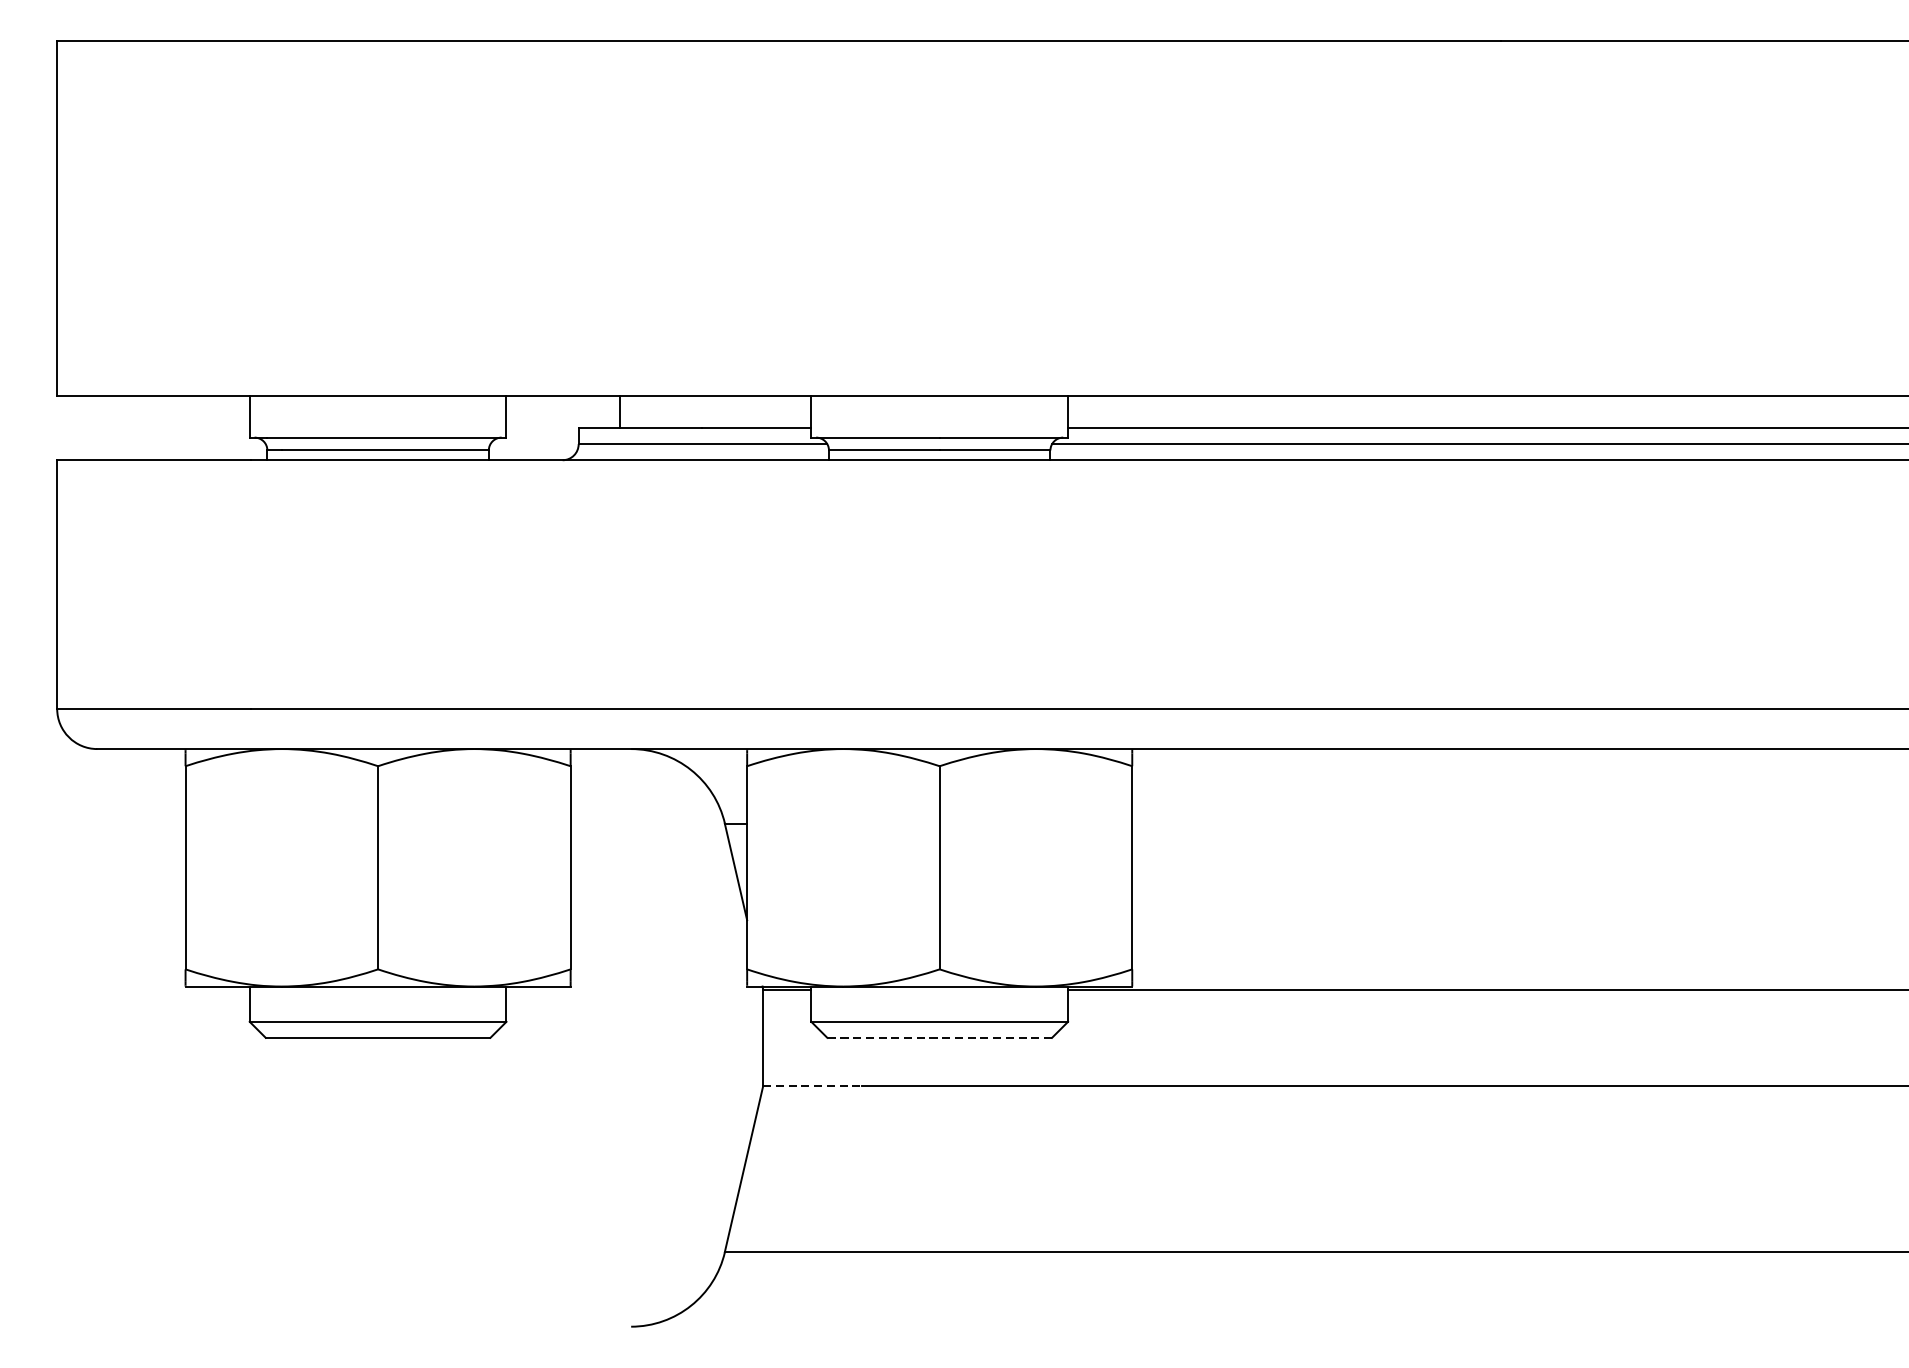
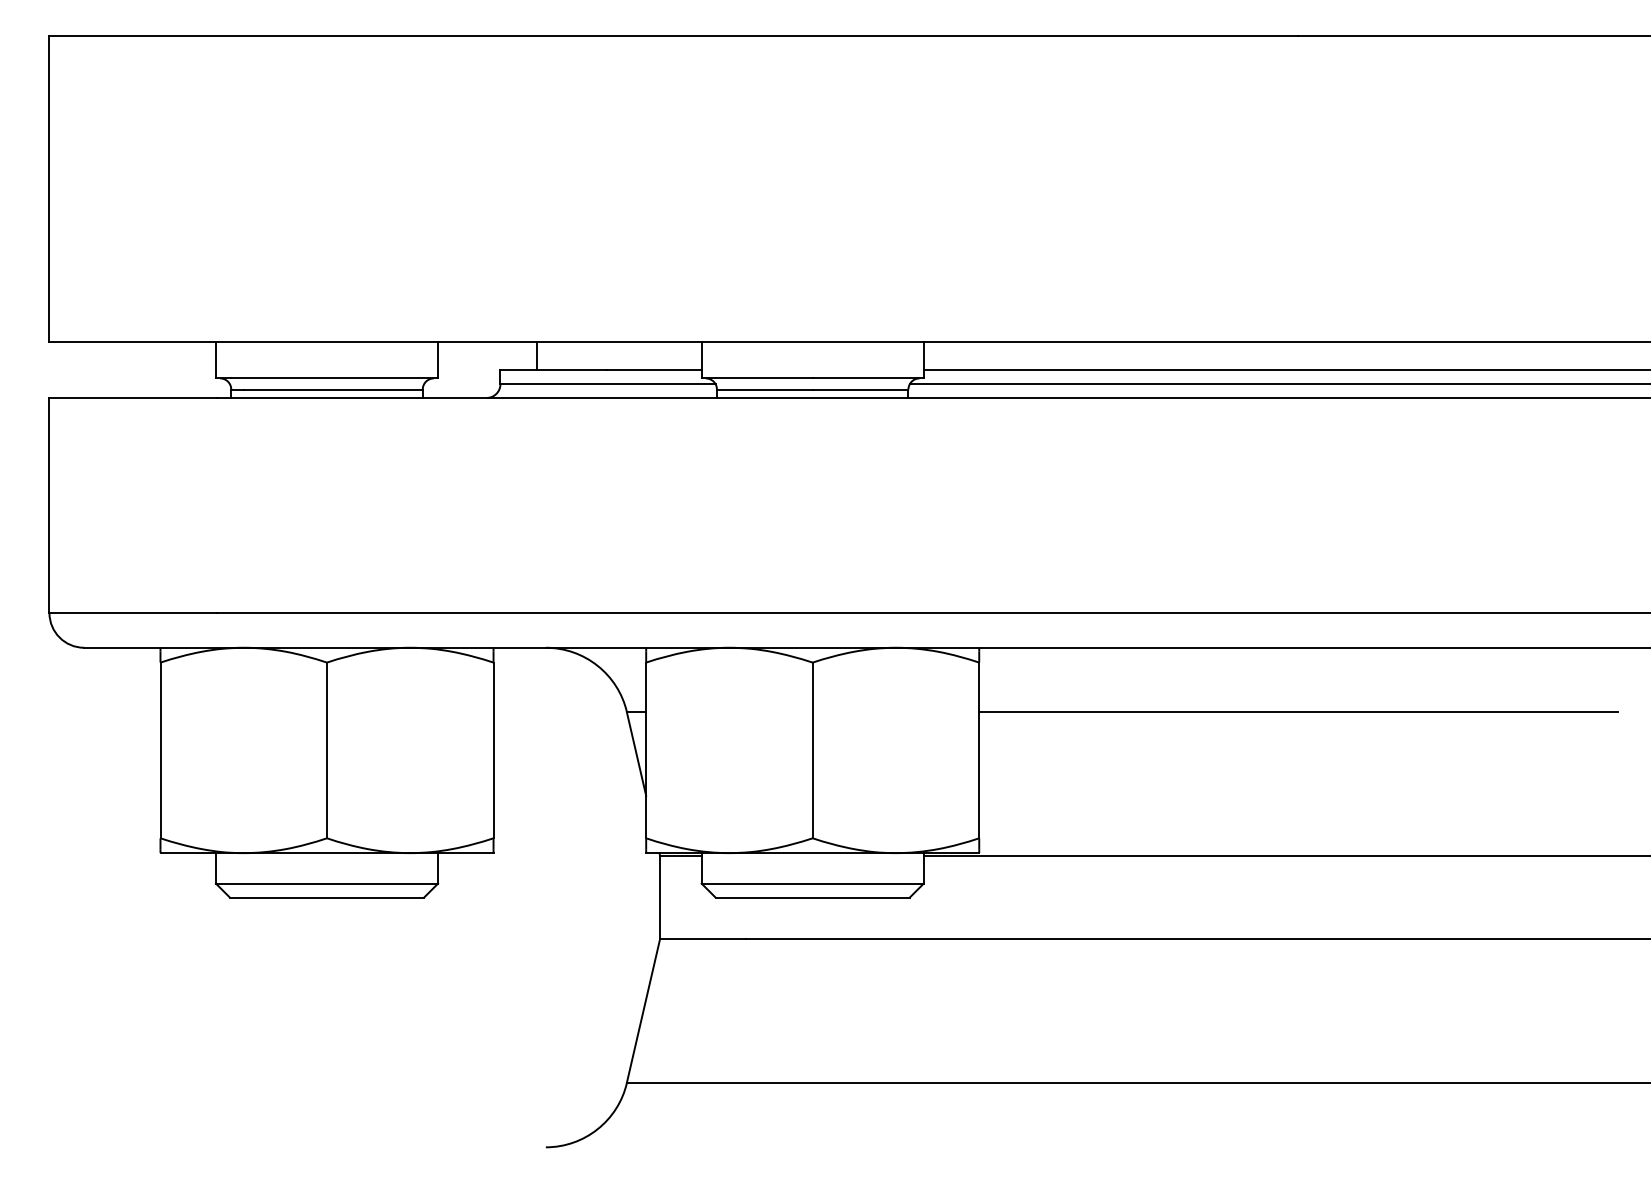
line: (1501, 823) -> (1298, 712), added
line: (939, 1037) -> (812, 897), dashed -> solid
line: (812, 1086) -> (702, 939), dashed -> solid

